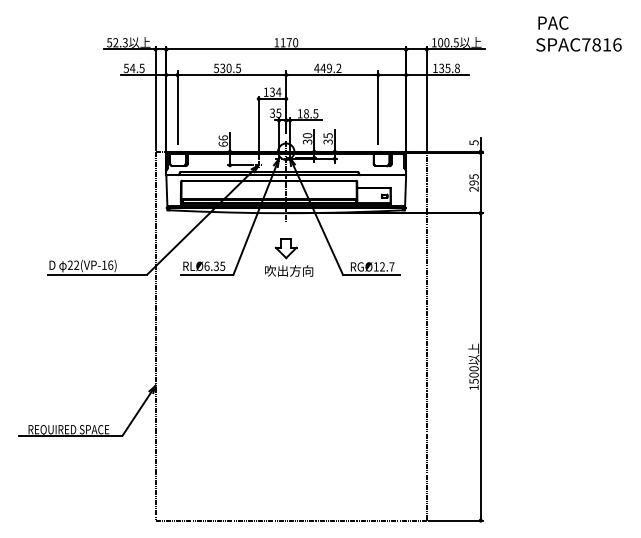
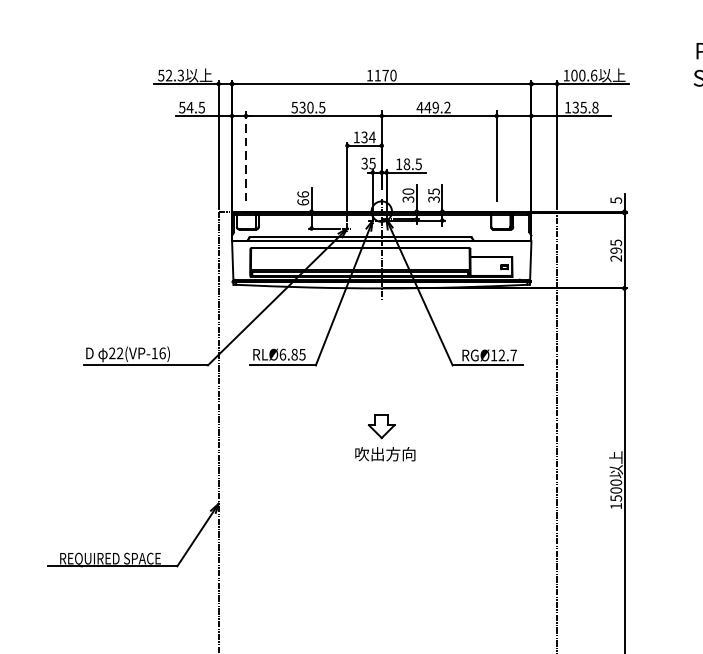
text: (455, 42) -> (593, 75), 100.5 -> 100.6
line: (177, 106) -> (246, 155), solid -> dashed
part: (289, 257) -> (385, 437), moved
text: (216, 265) -> (294, 353), RLØ6.35 -> RLØ6.85

